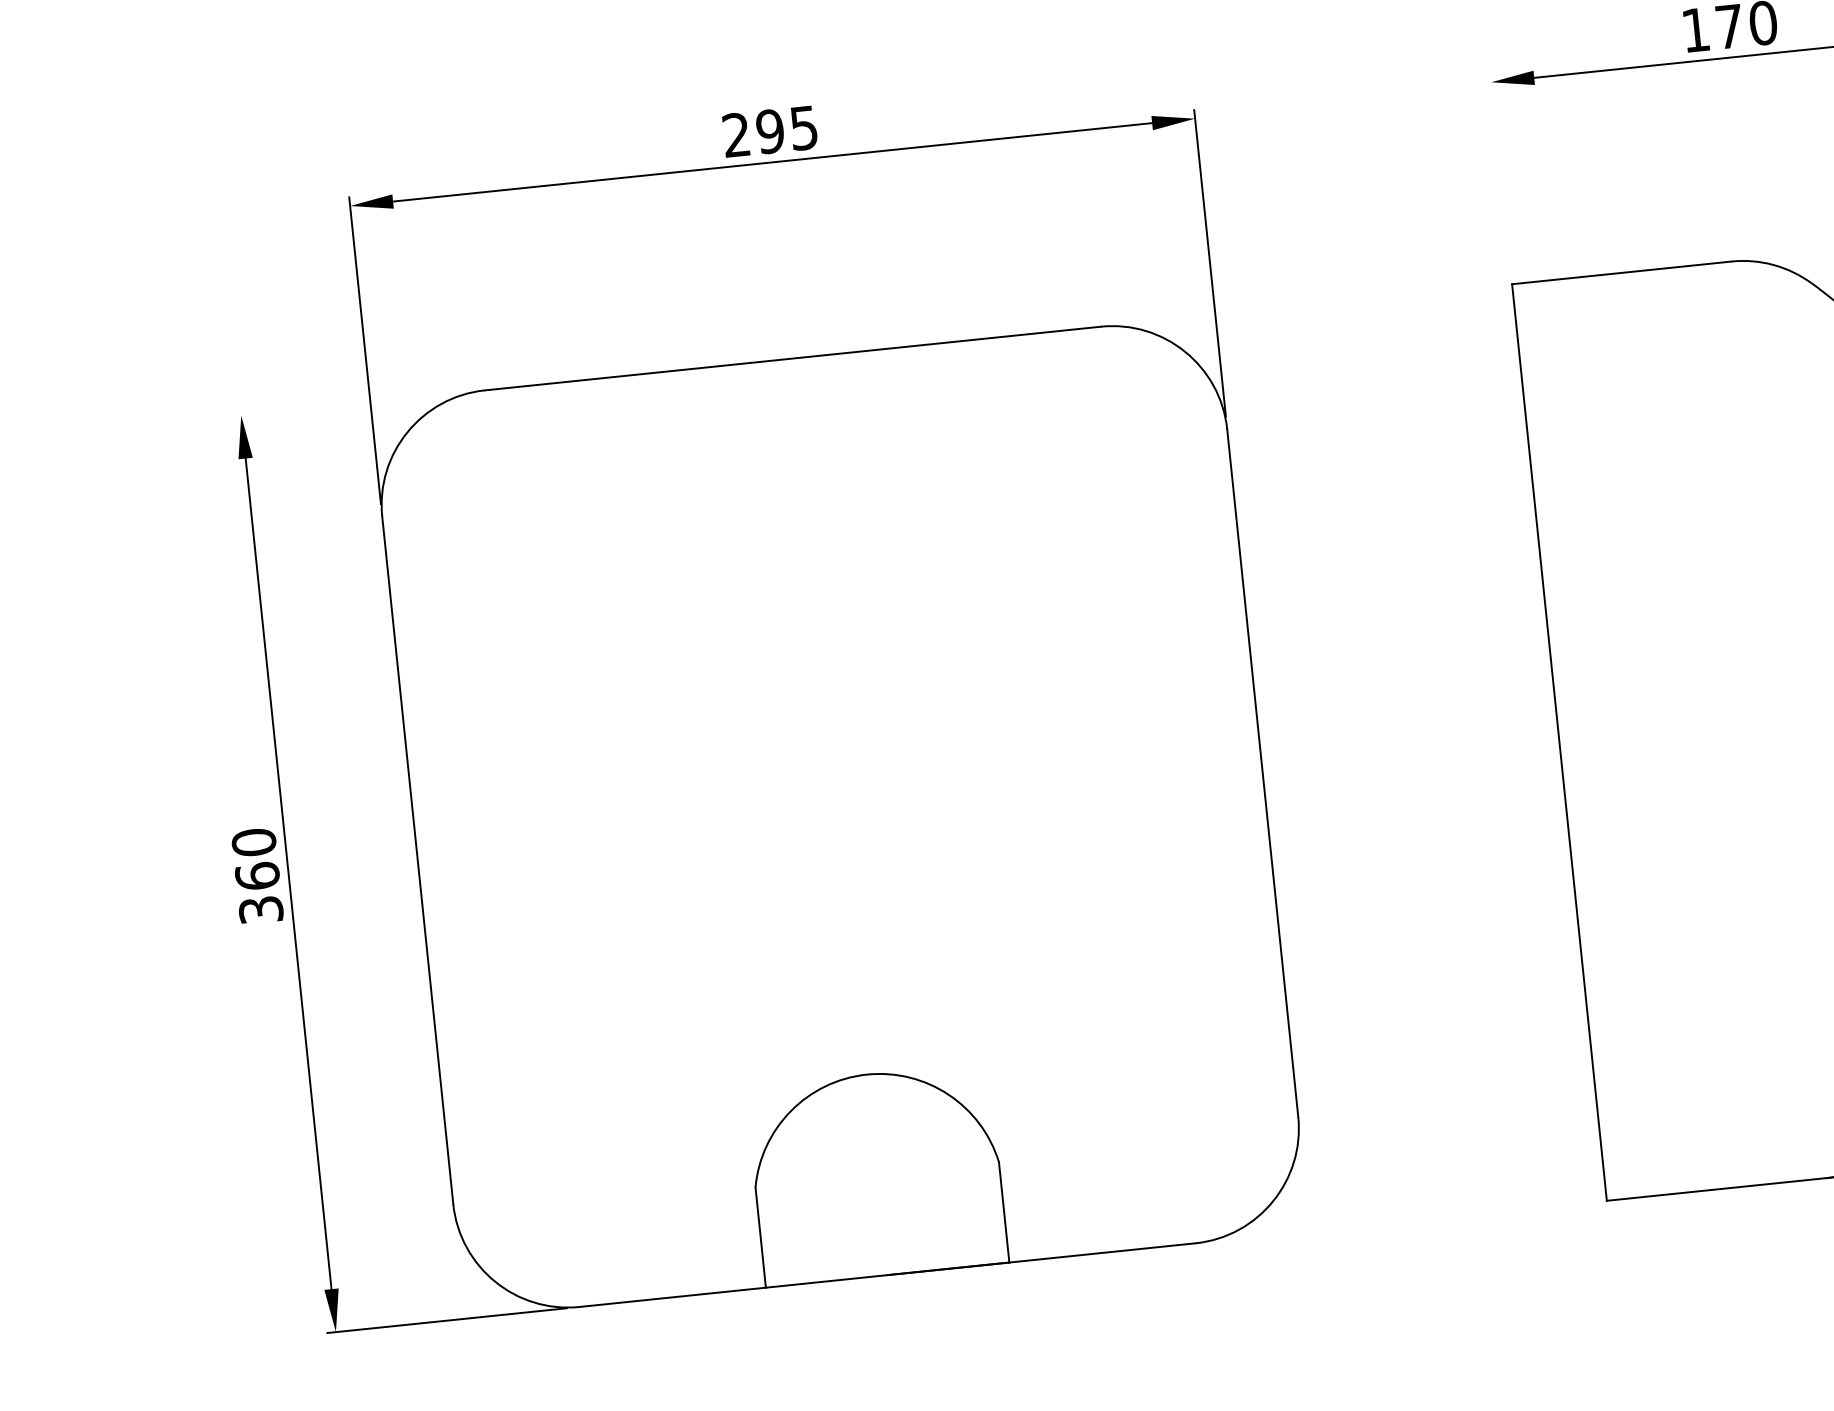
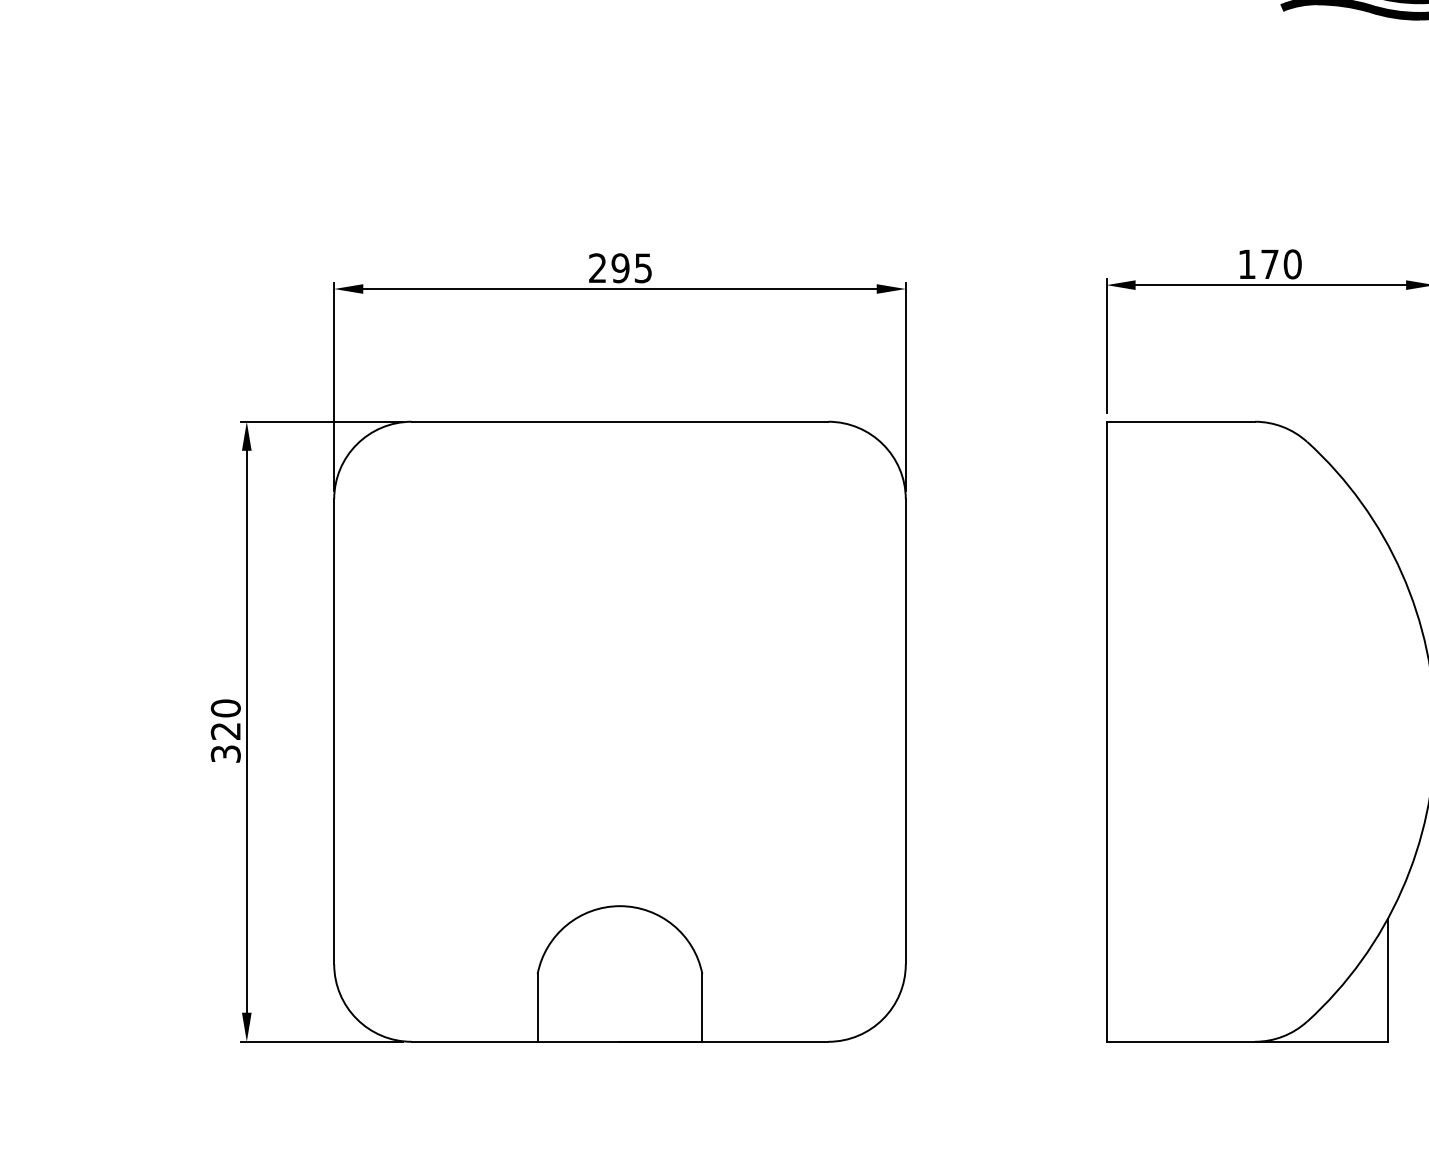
line: (1500, 172) -> (1106, 346), added
line: (351, 403) -> (321, 421), added
text: (257, 876) -> (225, 731), 360 -> 320

